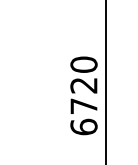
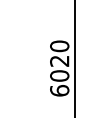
text: (83, 106) -> (59, 76), 6720 -> 6020

